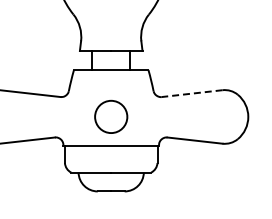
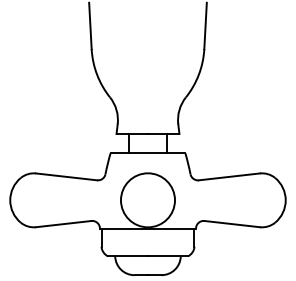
line: (192, 93) -> (229, 176), dashed -> solid
circle: (110, 117) -> (147, 200), size x1.67

